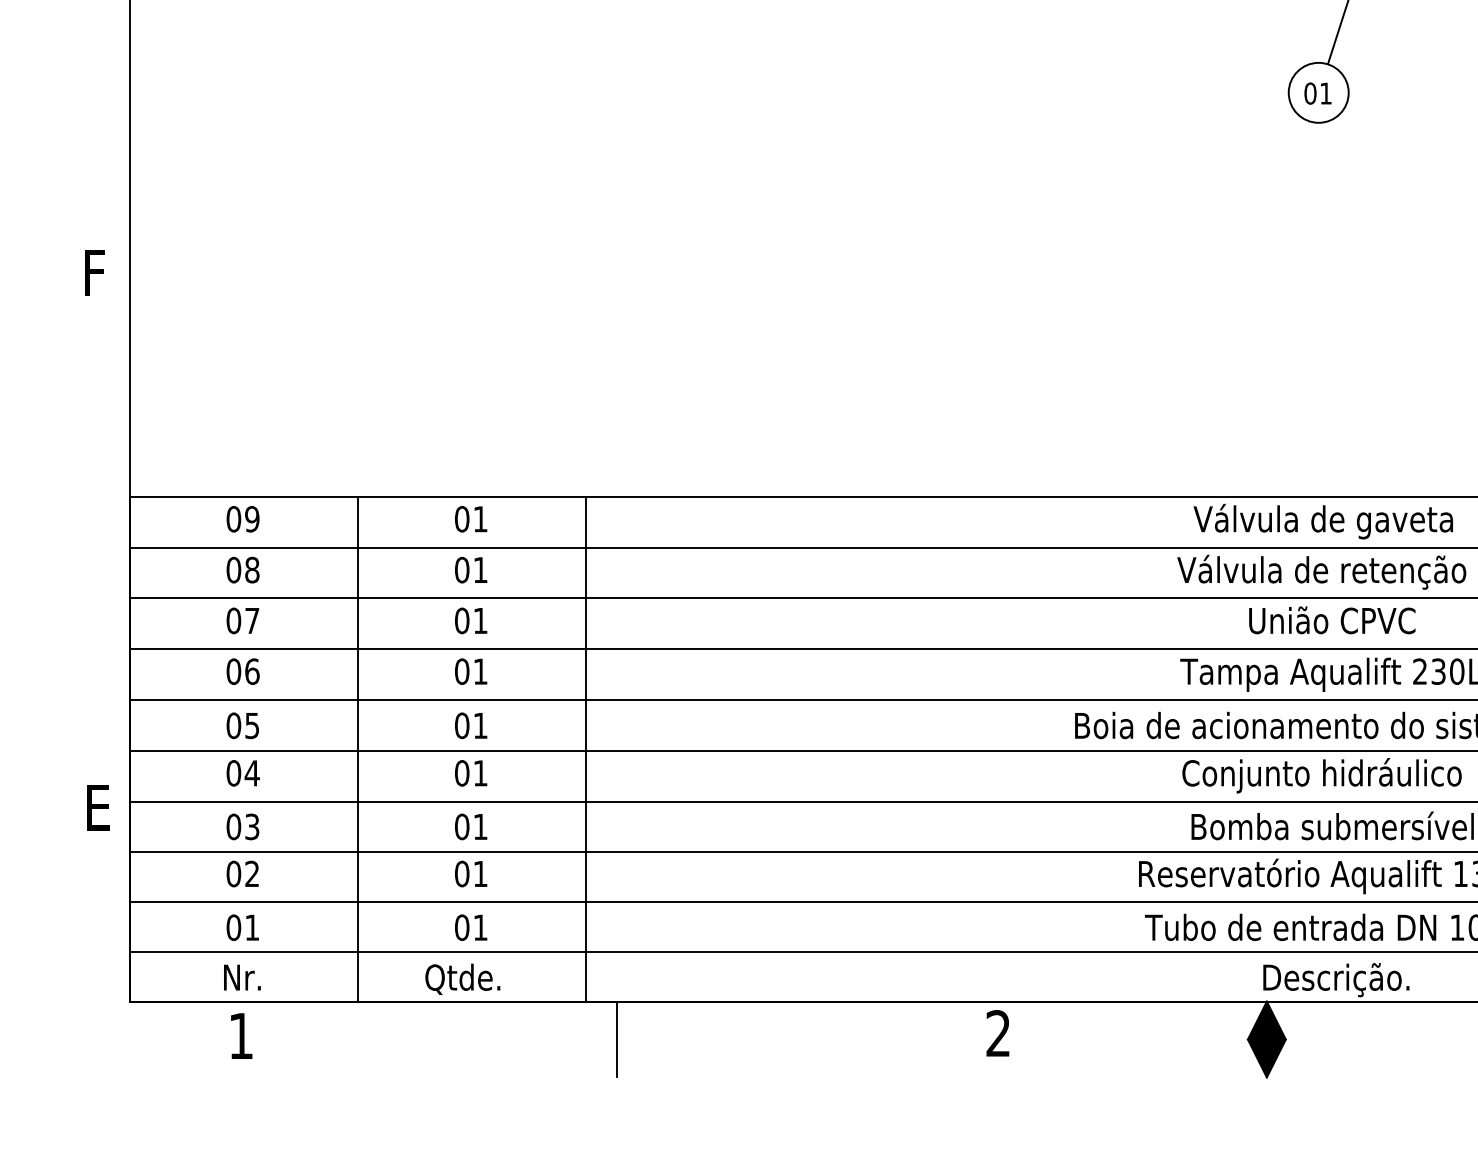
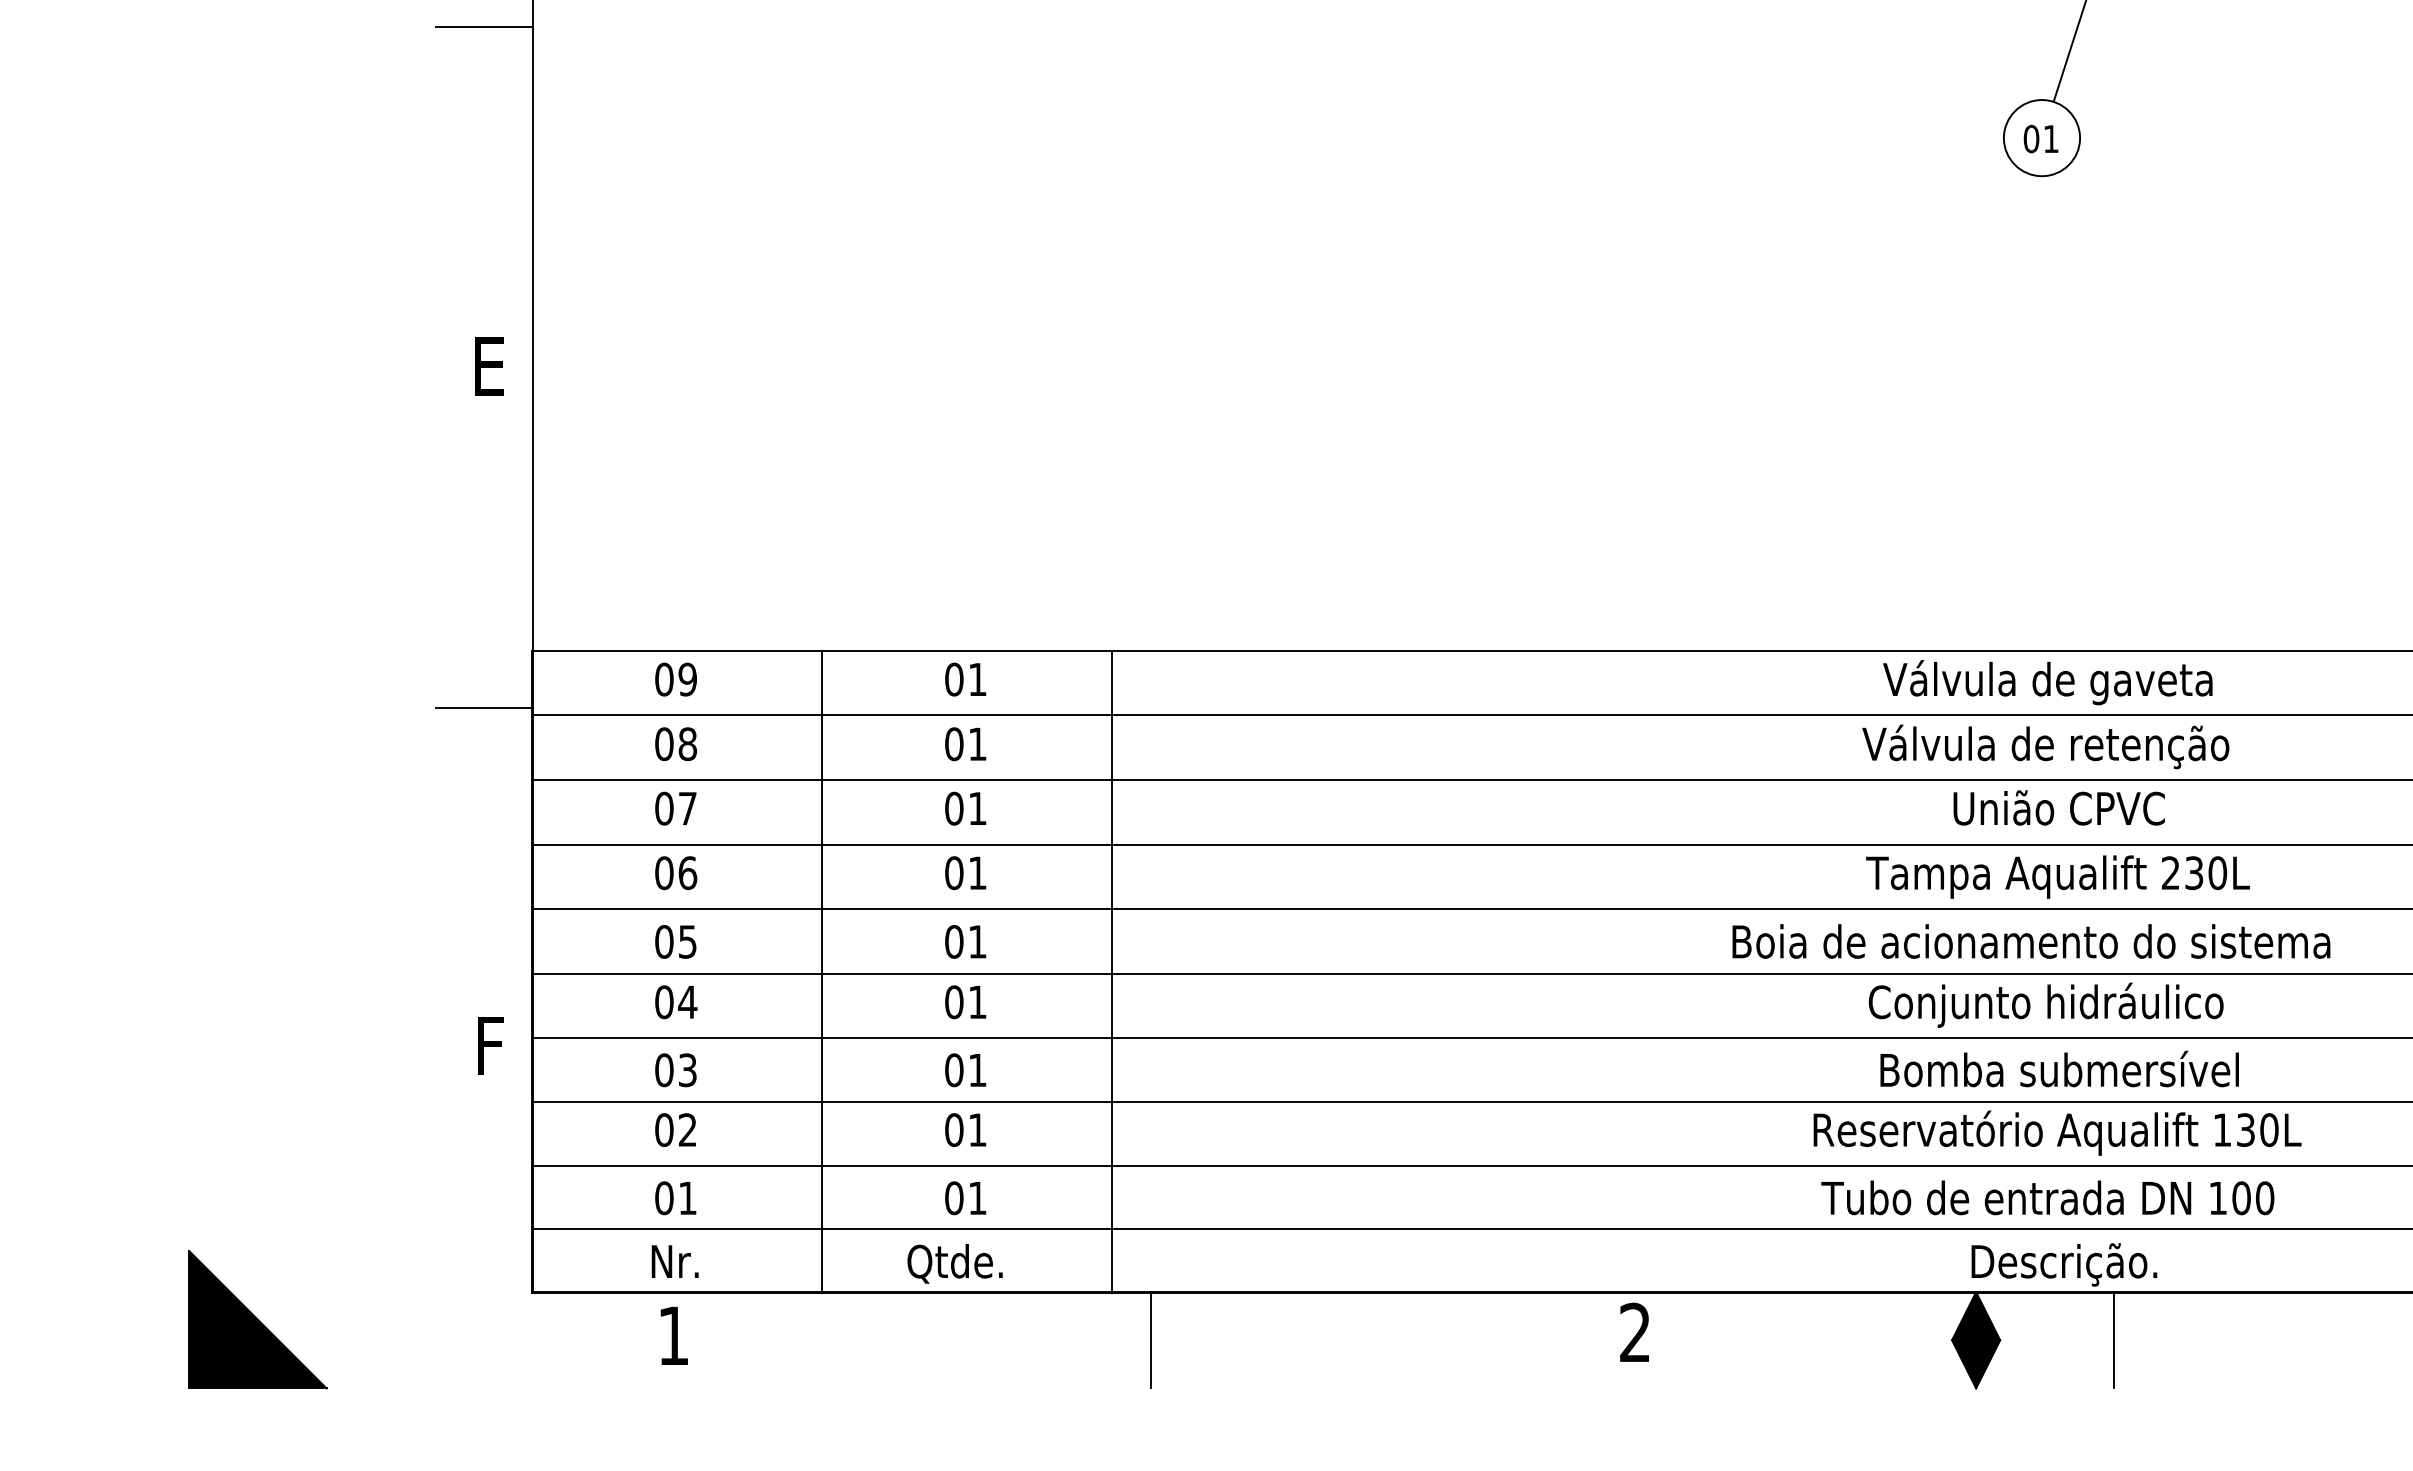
line: (92, 5) -> (484, 27), added
text: (98, 272) -> (492, 366), F -> E
line: (92, 541) -> (484, 707), added
text: (100, 807) -> (495, 1045), E -> F
line: (1375, 1039) -> (2113, 1340), added

